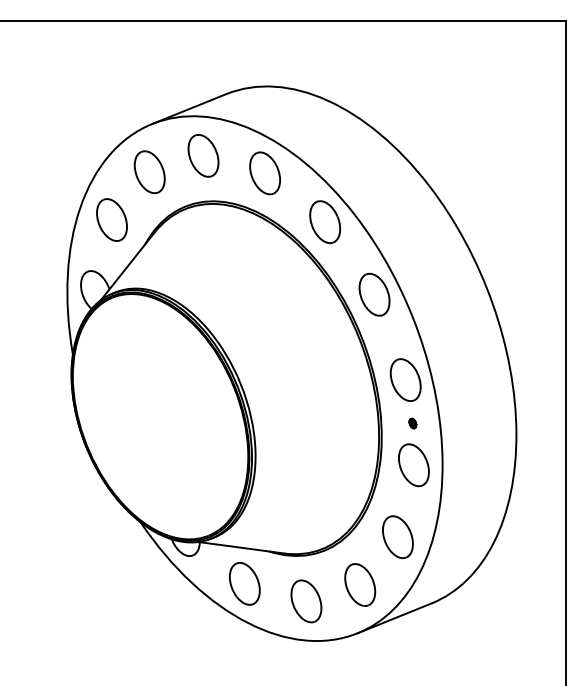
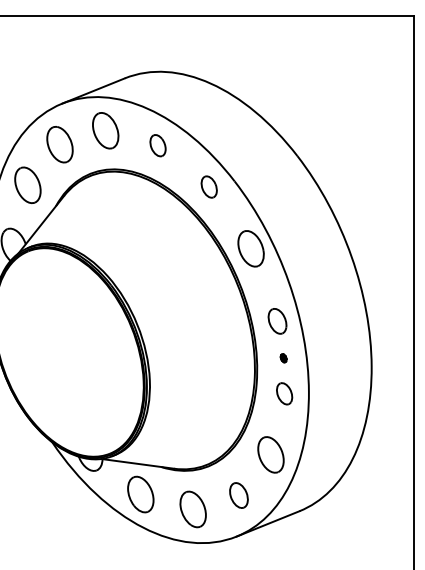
part: (264, 173) -> (157, 145), size x0.6
part: (325, 221) -> (209, 186), size x0.6
part: (405, 379) -> (277, 320), size x0.7
part: (413, 465) -> (284, 393), size x0.6
part: (360, 584) -> (239, 495), size x0.7

